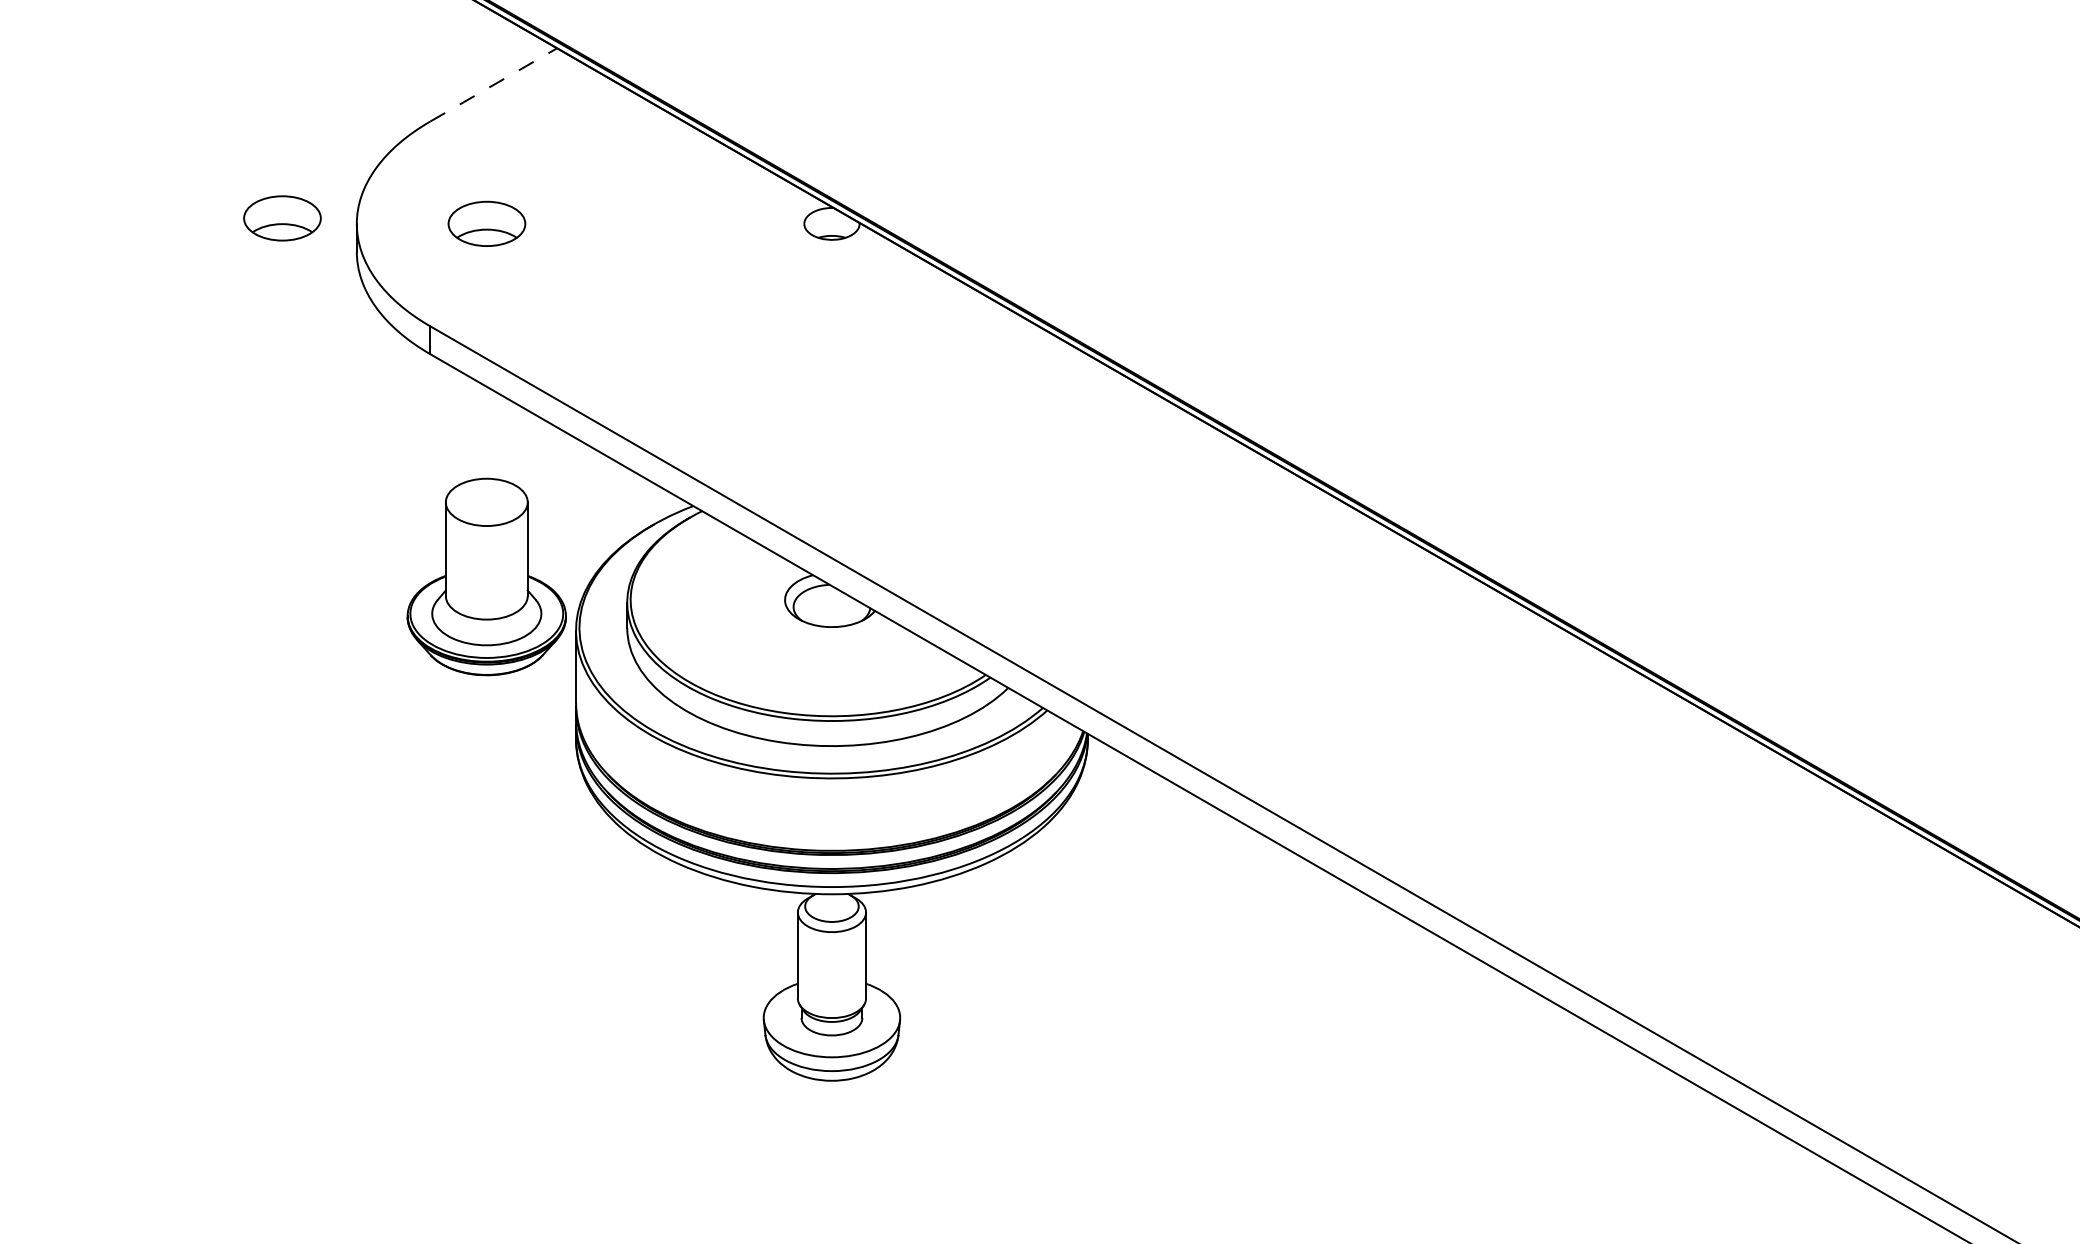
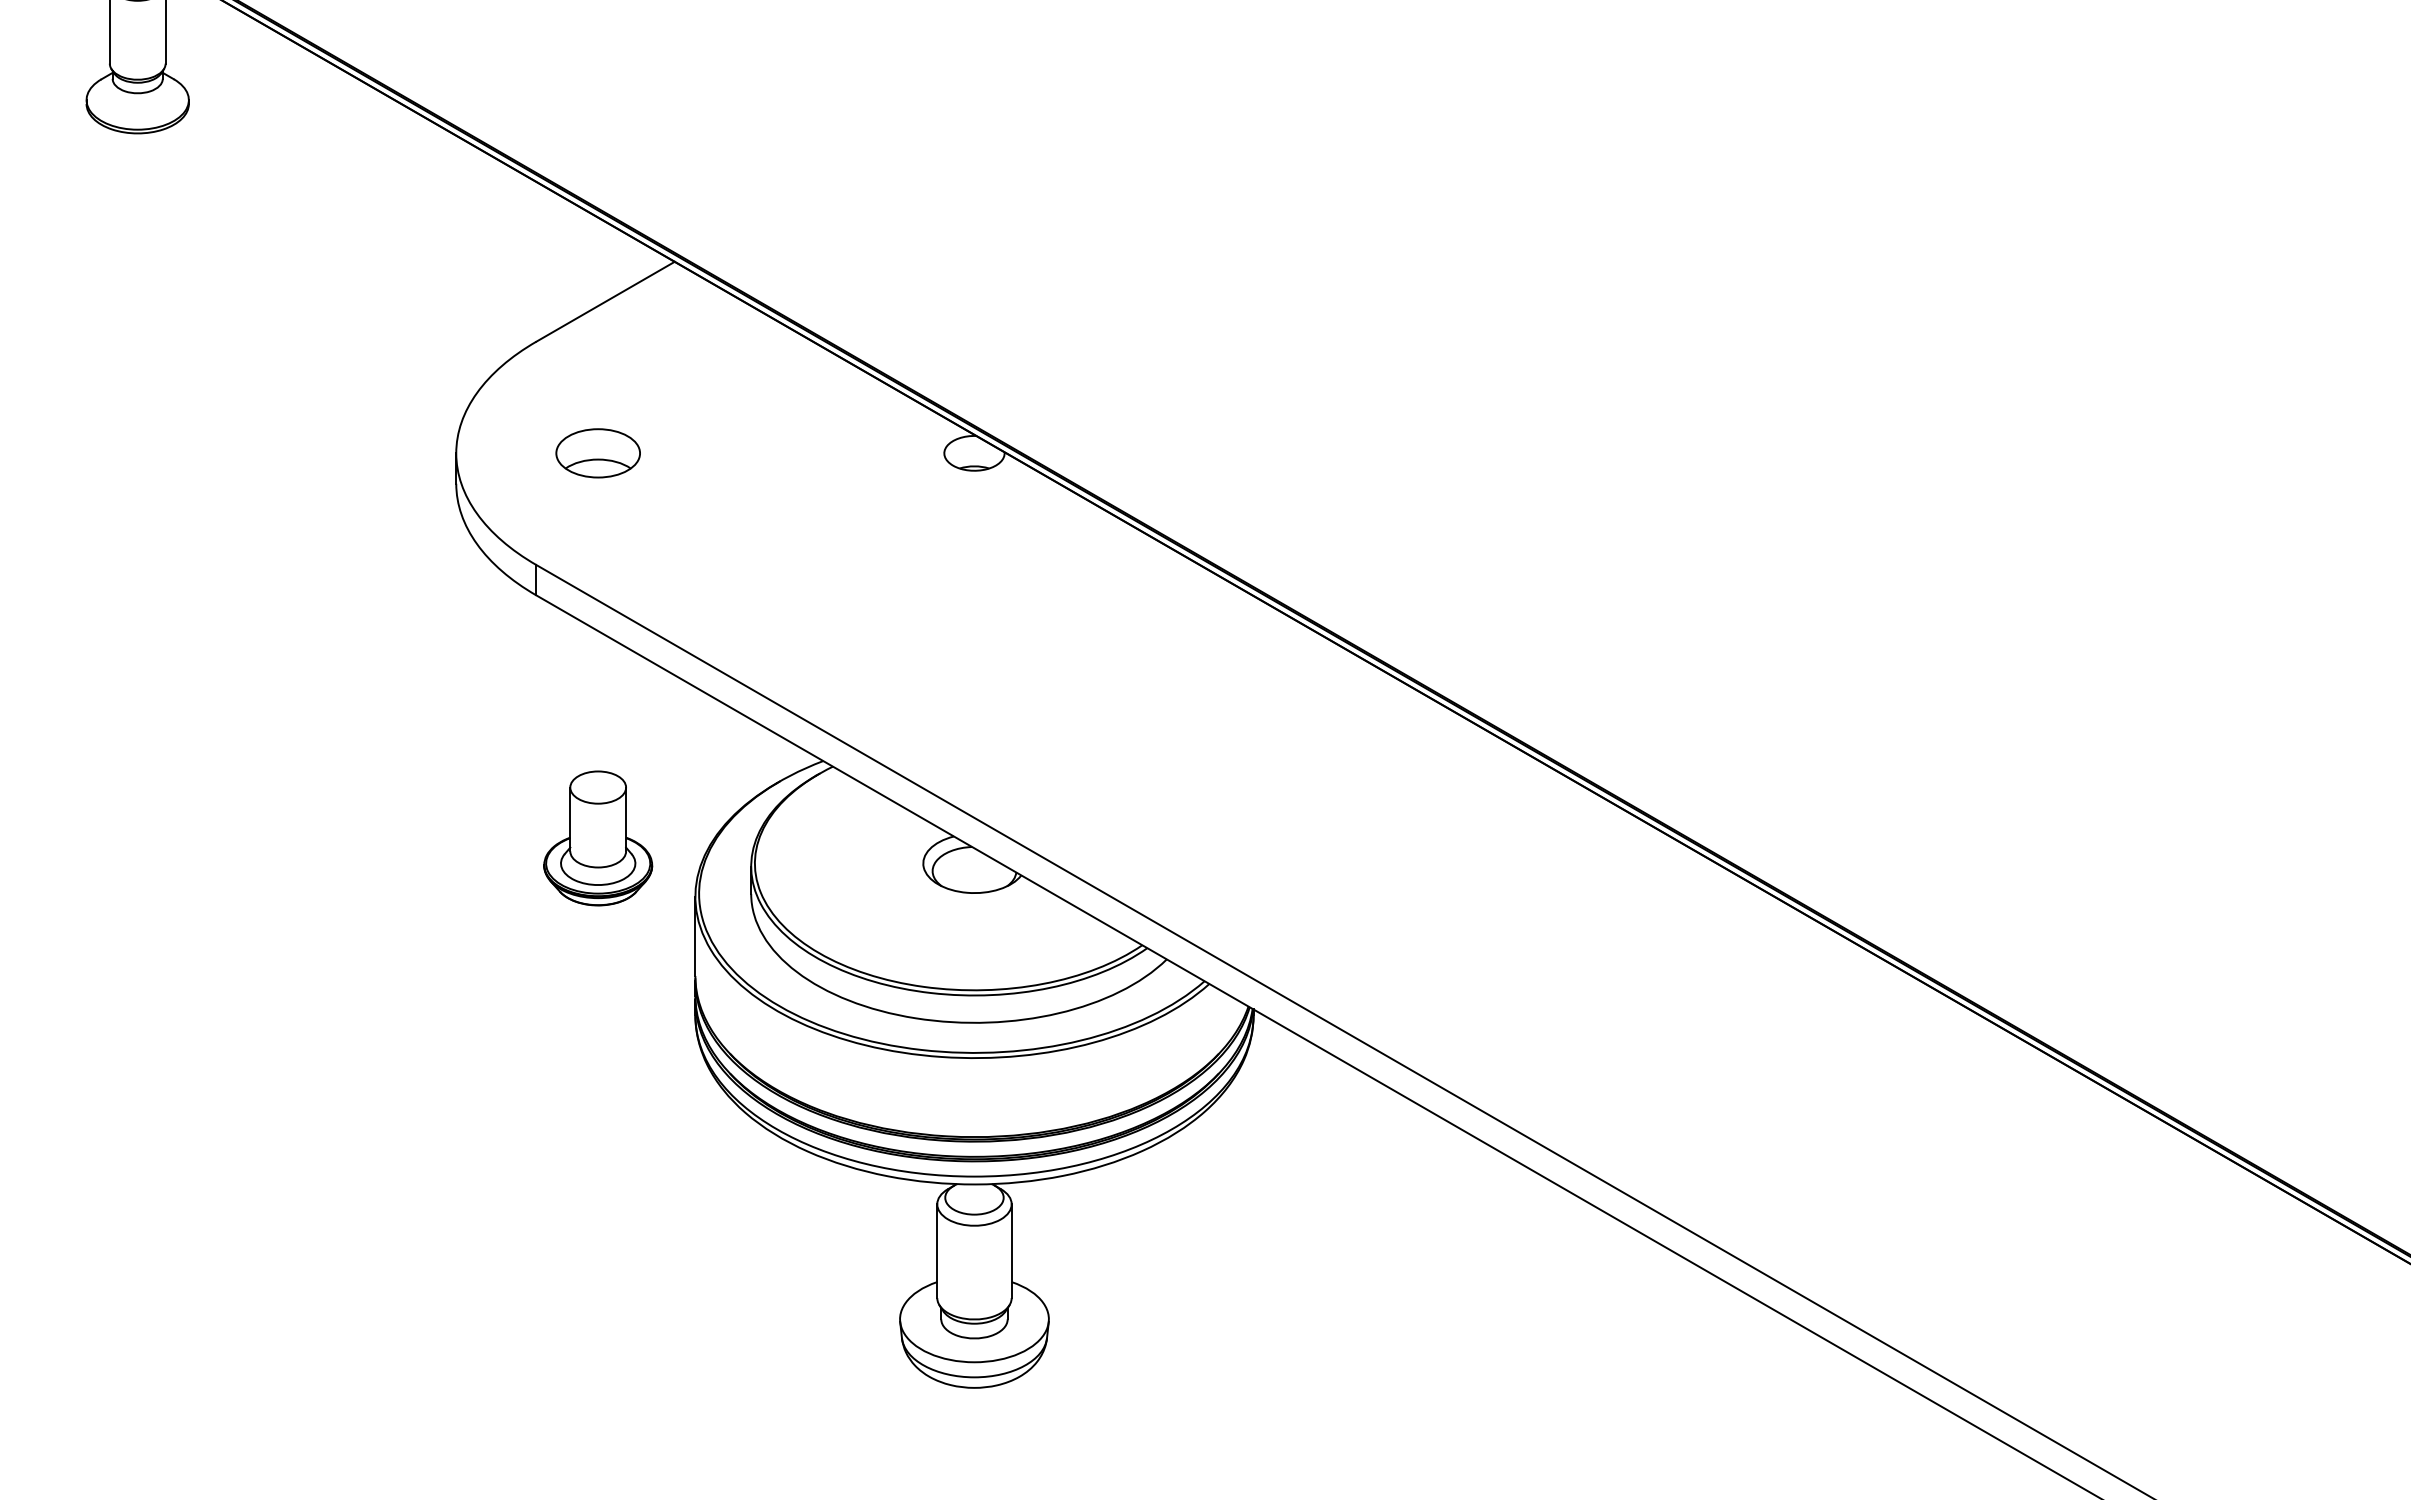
line: (493, 84) -> (605, 301), dashed -> solid
part: (281, 218) -> (374, 447), removed
part: (487, 577) -> (598, 838), size x0.62

